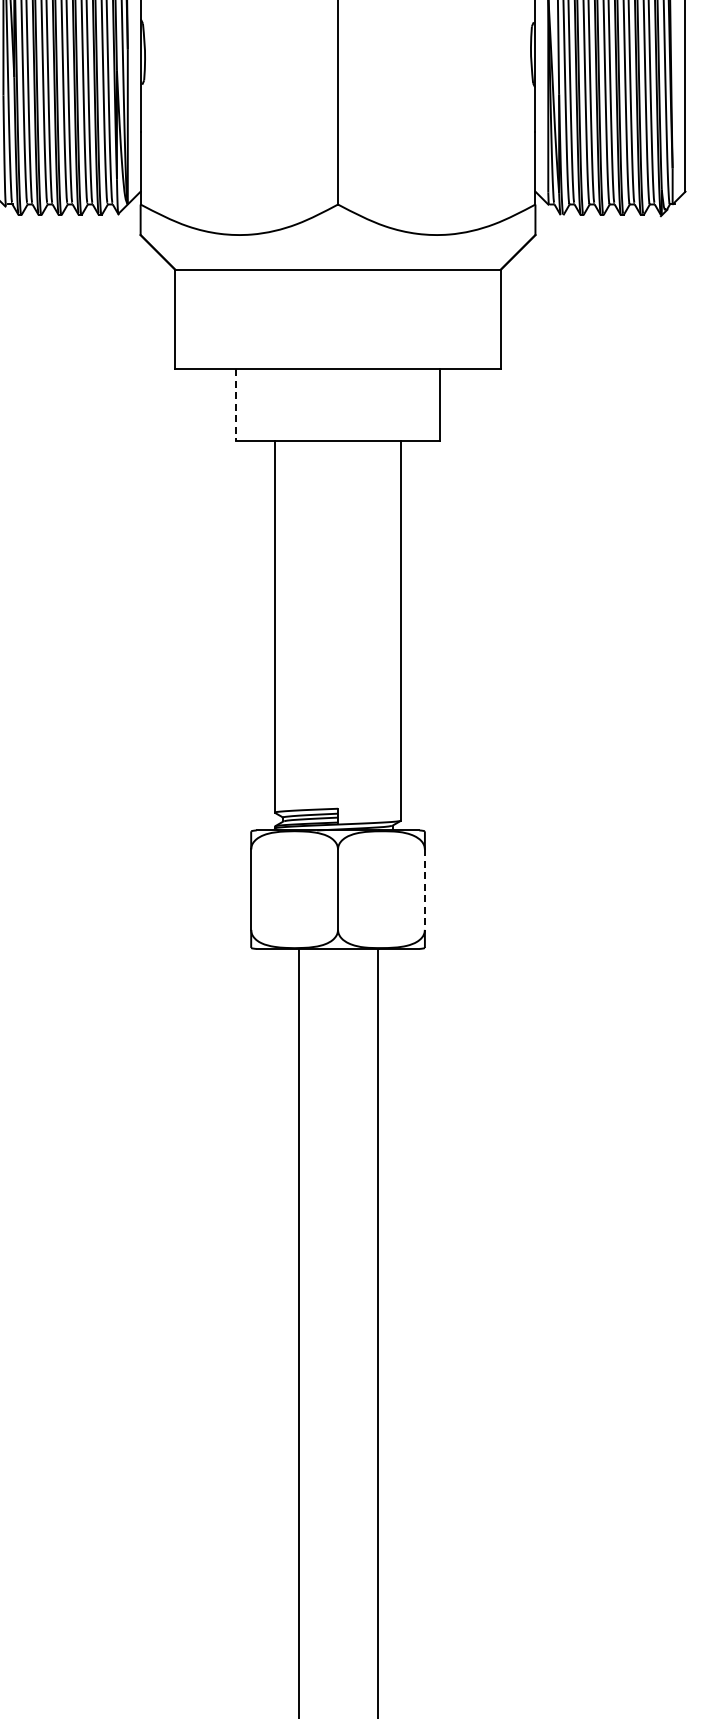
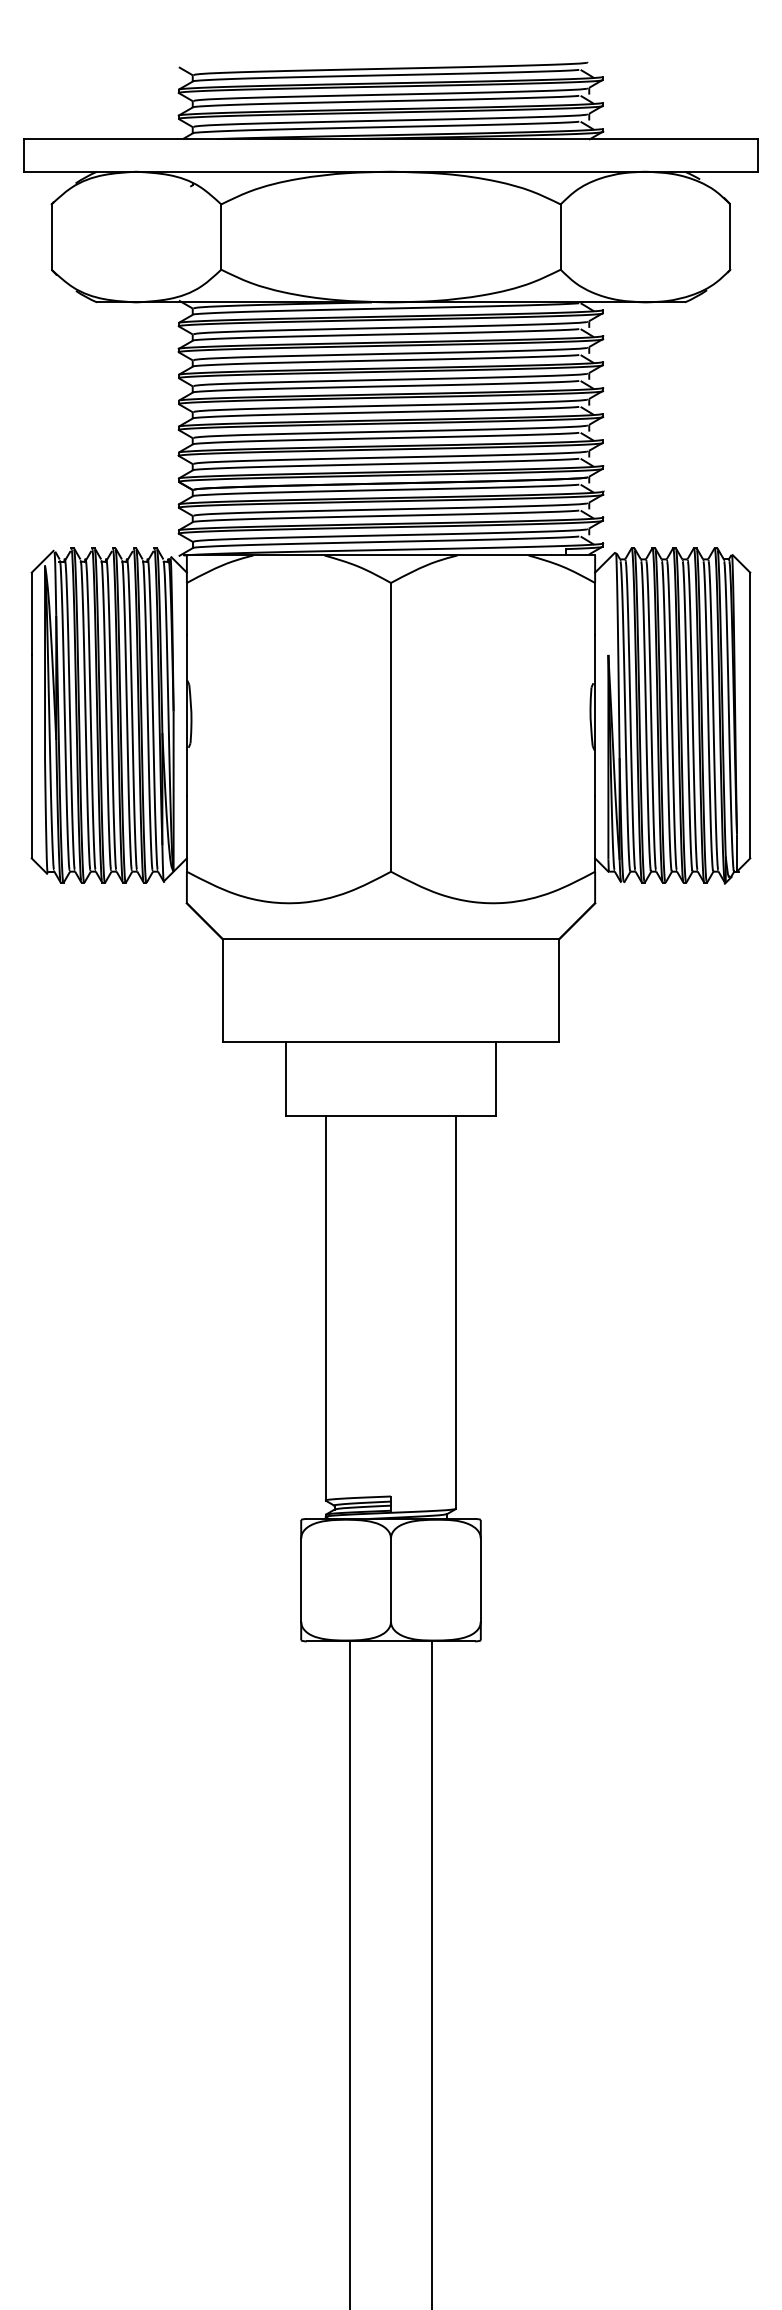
line: (236, 405) -> (285, 1079), dashed -> solid
line: (424, 890) -> (480, 1580), dashed -> solid

